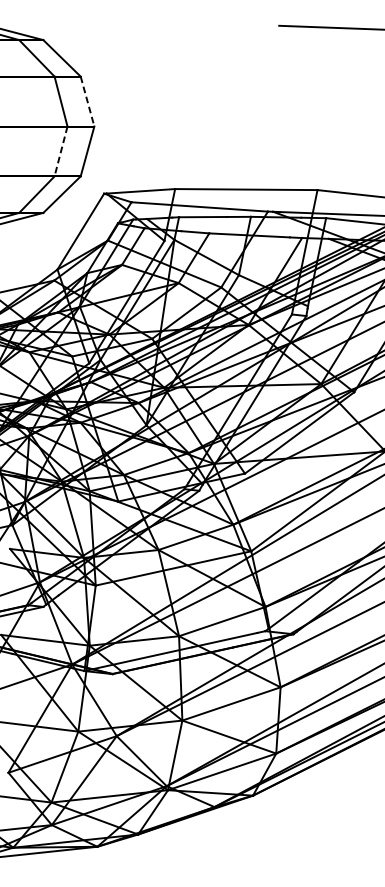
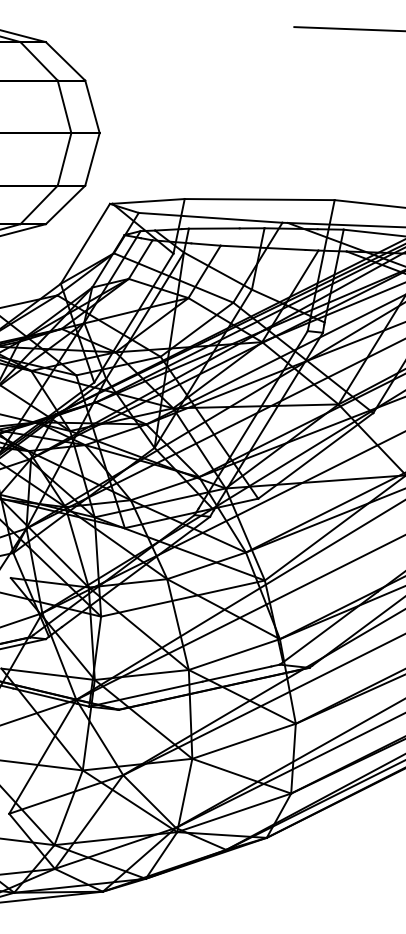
line: (87, 102) -> (92, 107), dashed -> solid
line: (60, 151) -> (64, 159), dashed -> solid

